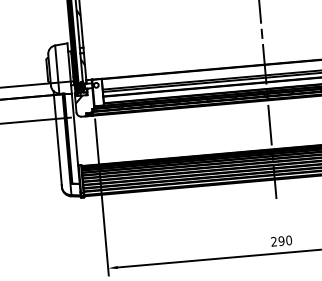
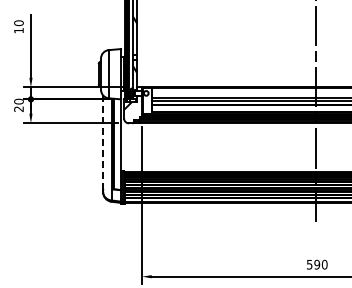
line: (58, 137) -> (103, 142), solid -> dashed
text: (273, 241) -> (309, 264), 290 -> 590

